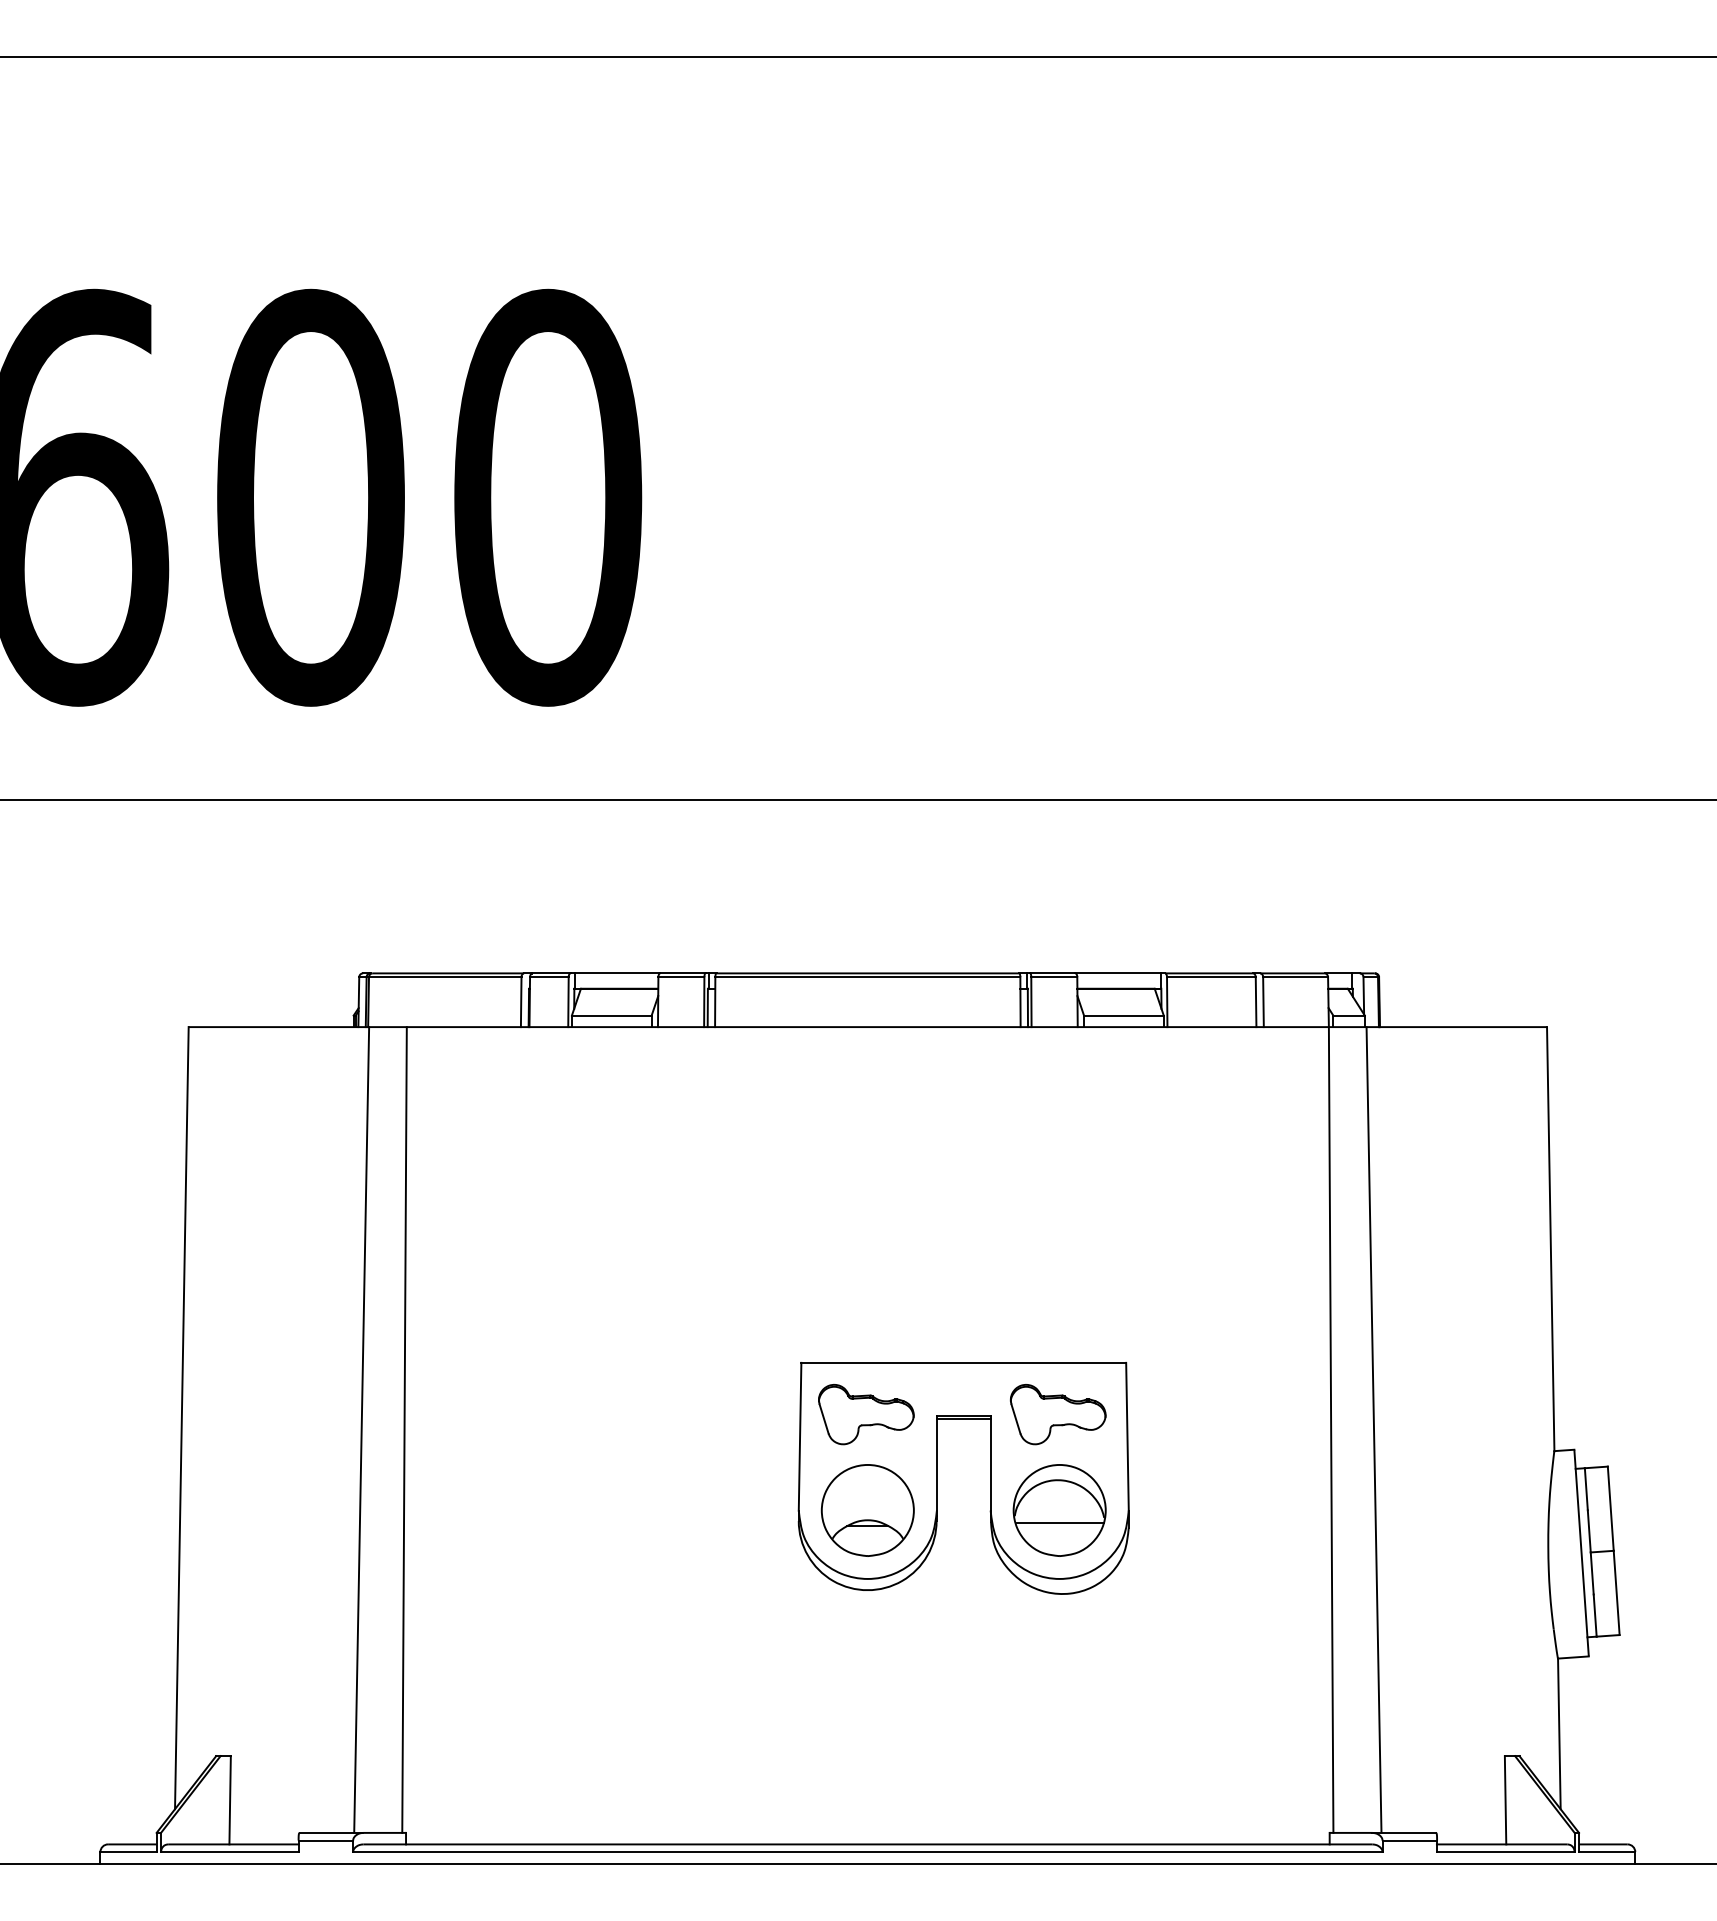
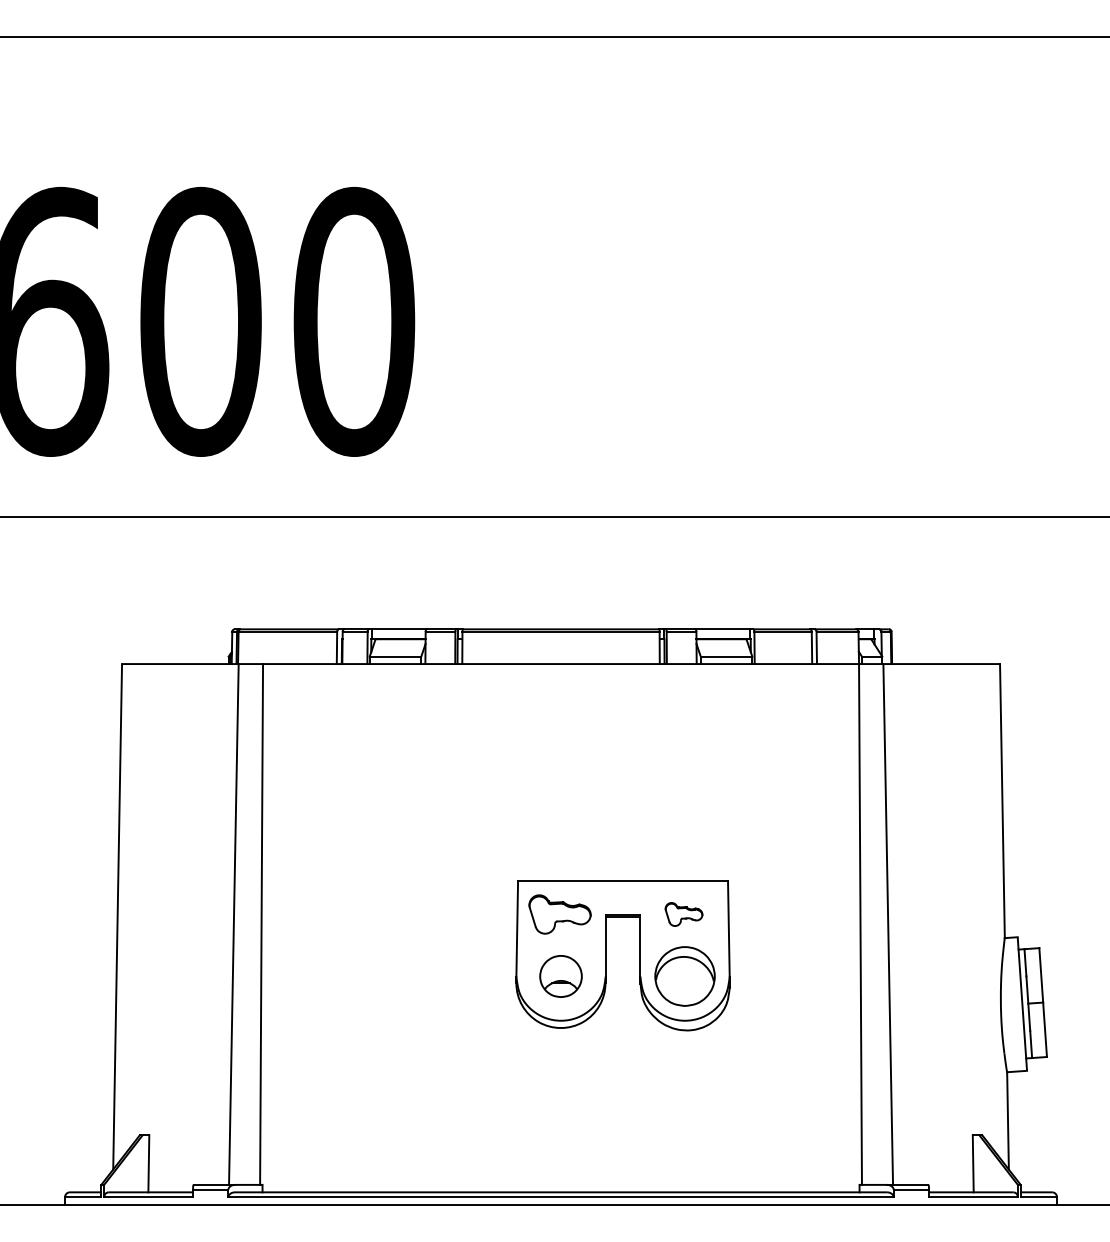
part: (1057, 1414) -> (683, 914), size x0.6
part: (867, 1510) -> (560, 976), size x0.7
line: (1060, 1522) -> (685, 984), removed

